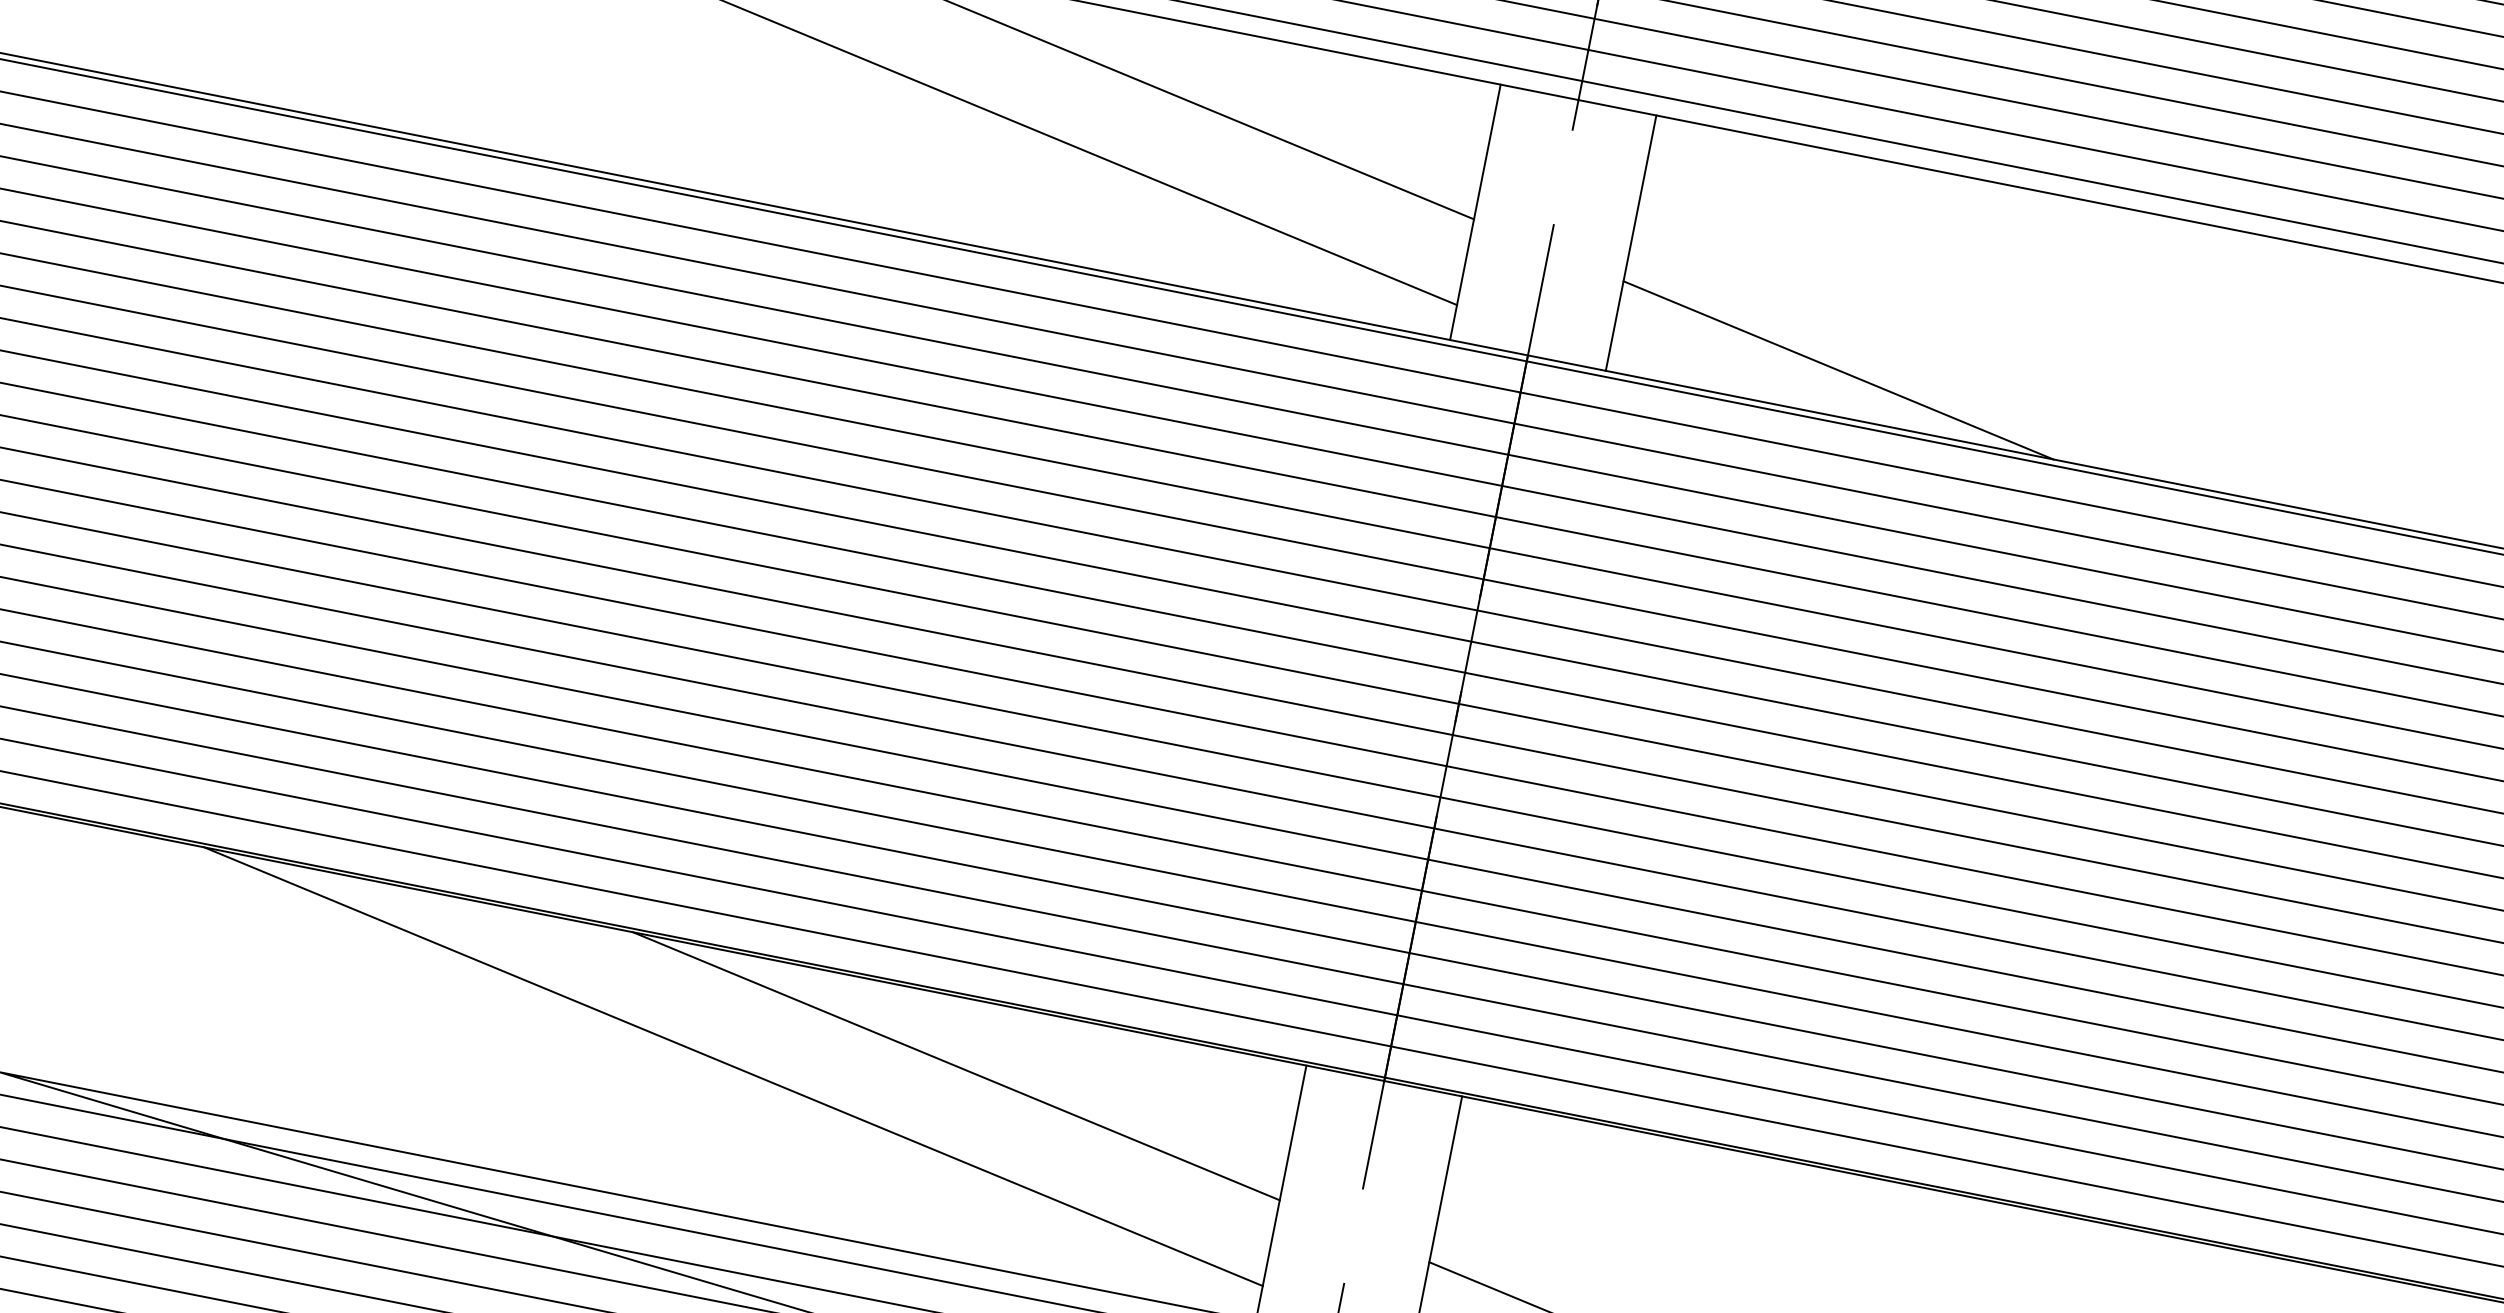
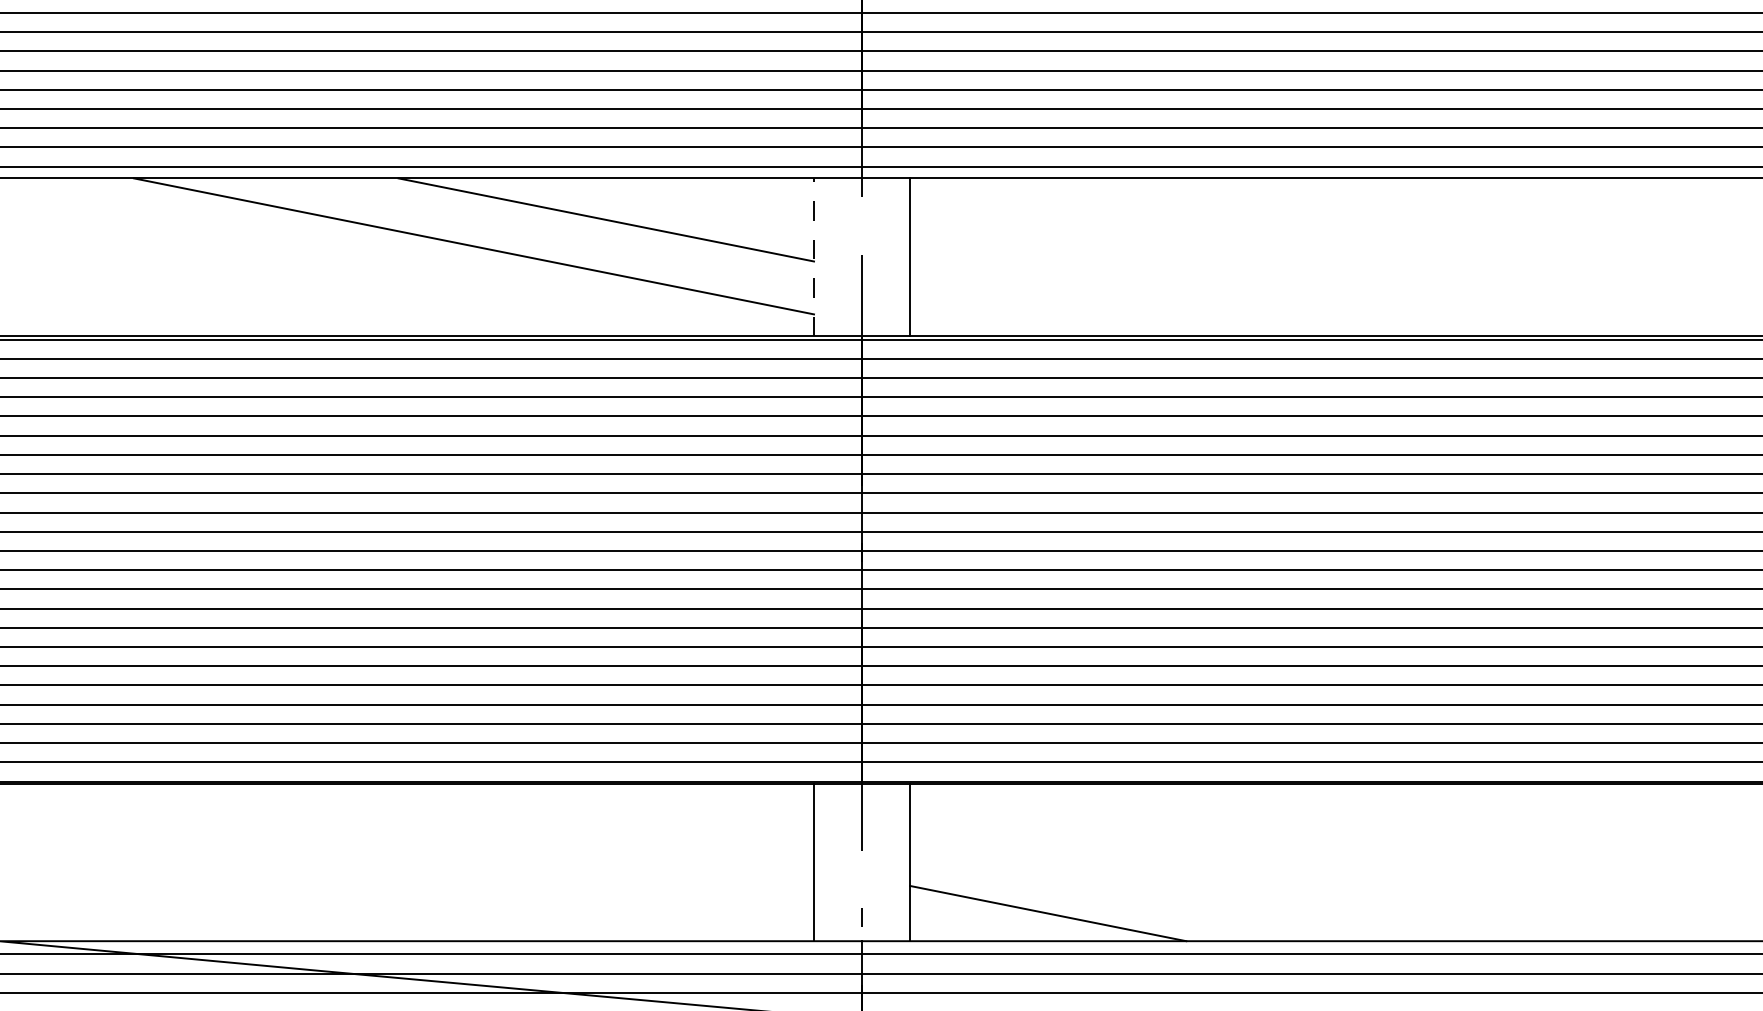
line: (1476, 213) -> (814, 257), solid -> dashed
line: (1839, 369) -> (1048, 307), removed
line: (956, 1065) -> (606, 824), removed
line: (732, 1066) -> (473, 851), removed

